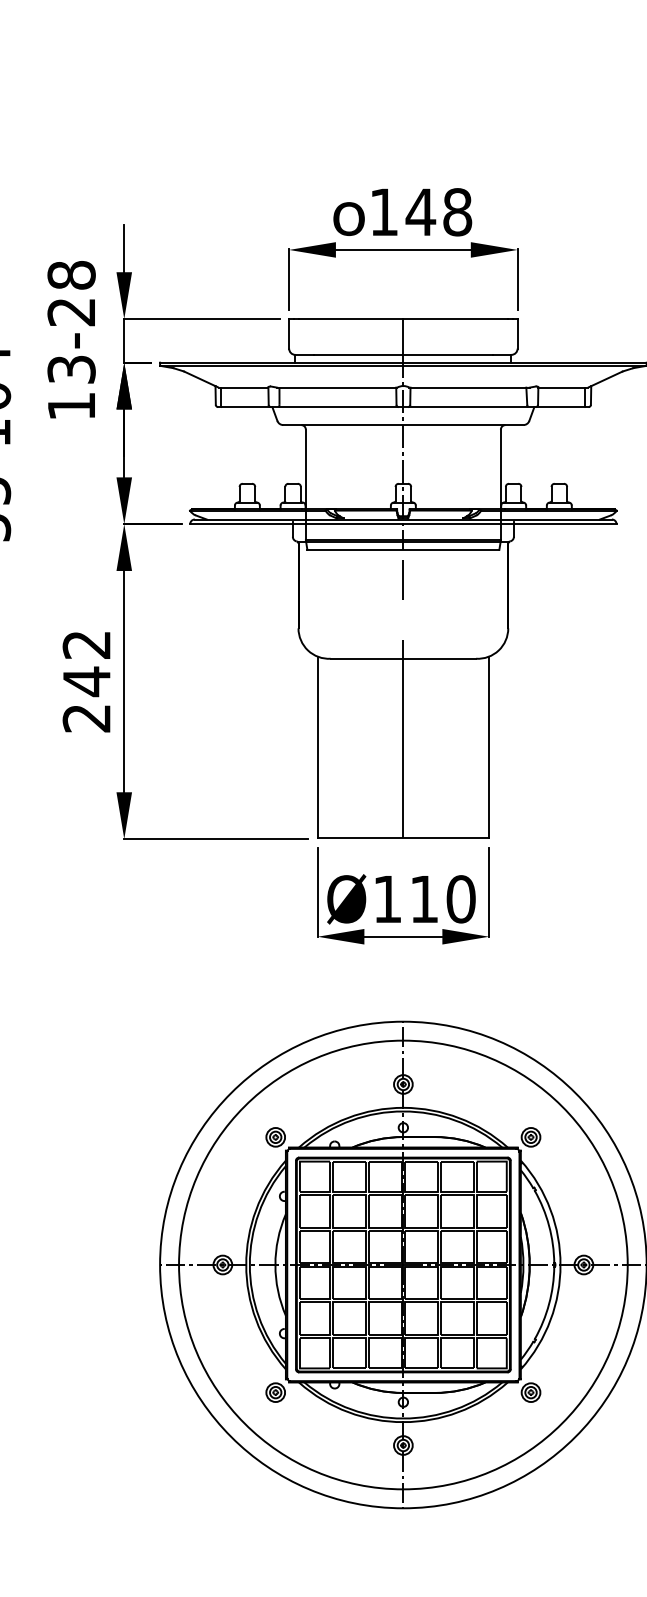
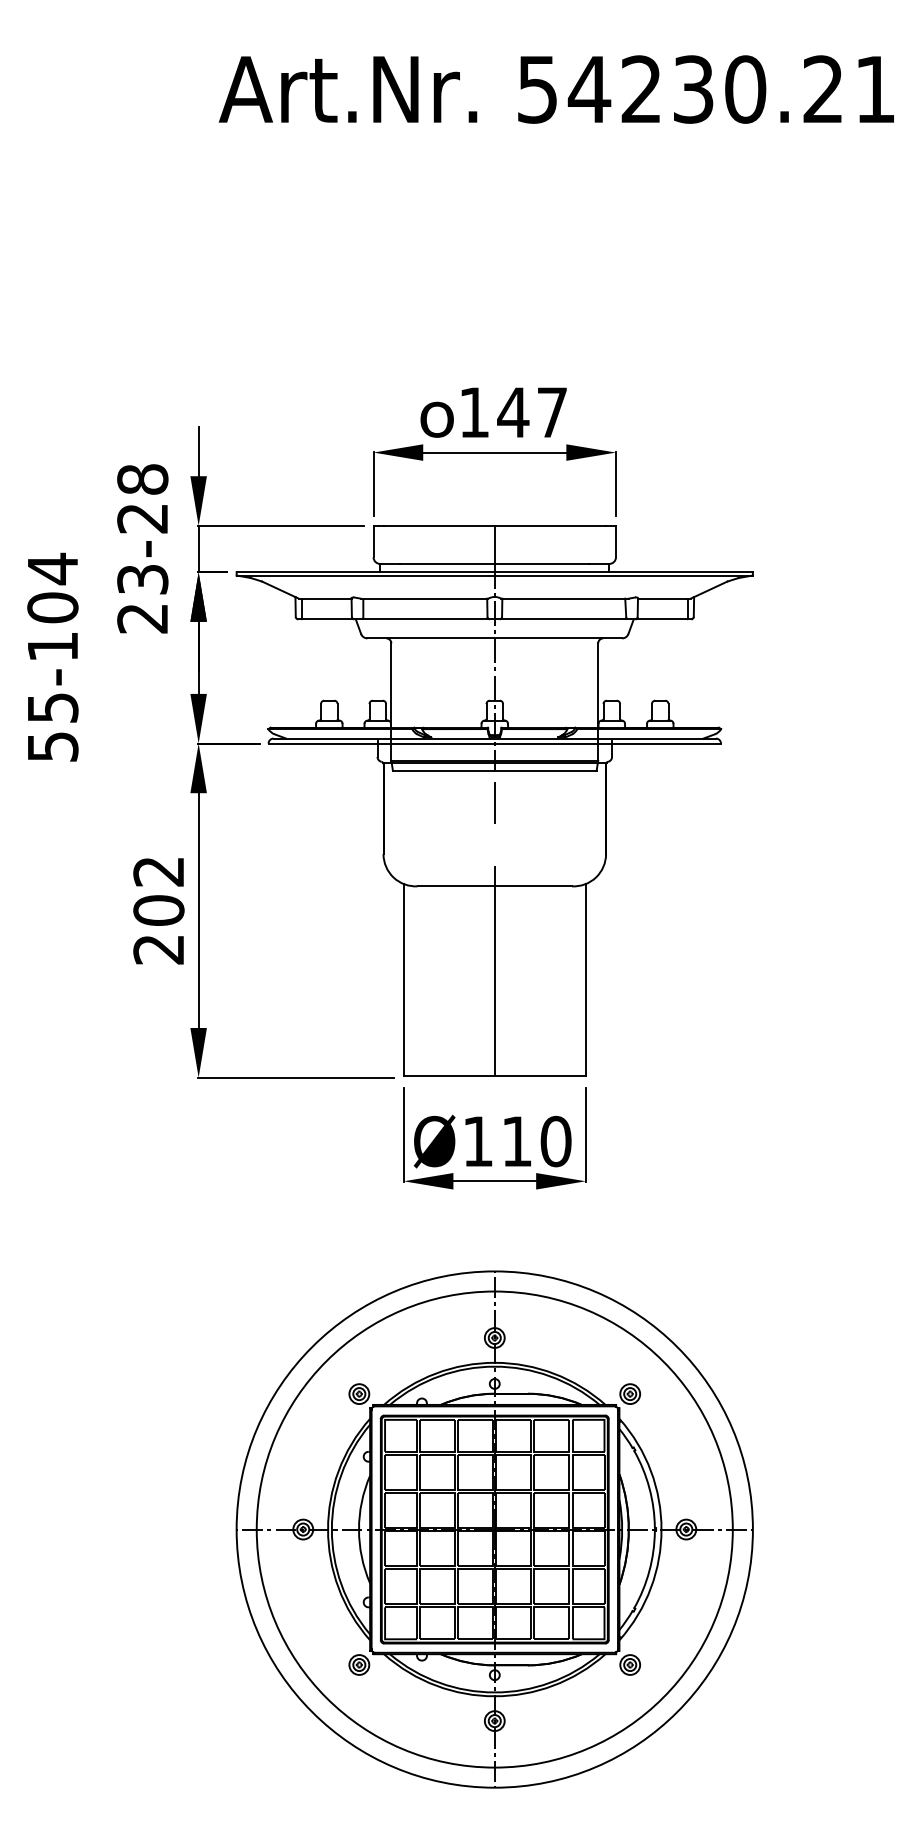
text: (457, 212) -> (552, 412), 148 -> 147
text: (71, 406) -> (142, 618), 13-28 -> 23-28
text: (86, 681) -> (158, 910), 242 -> 202

